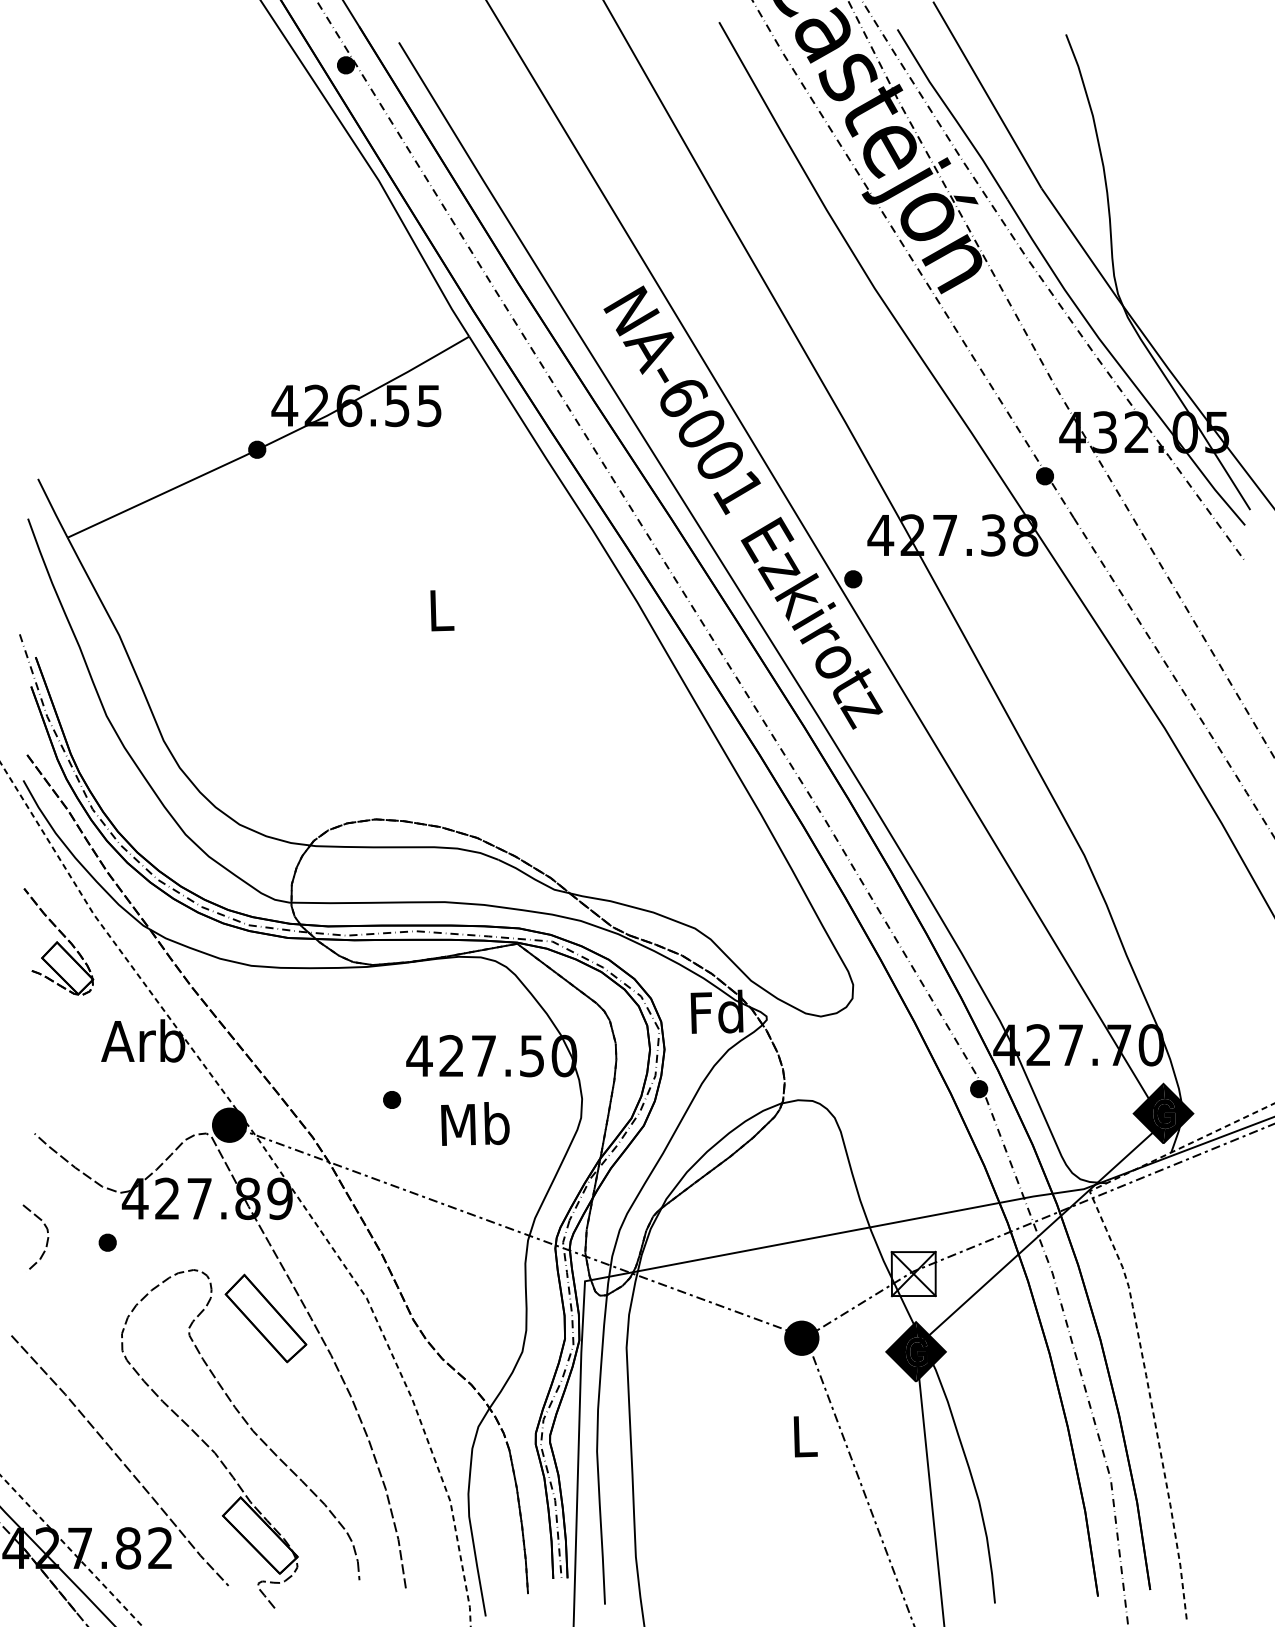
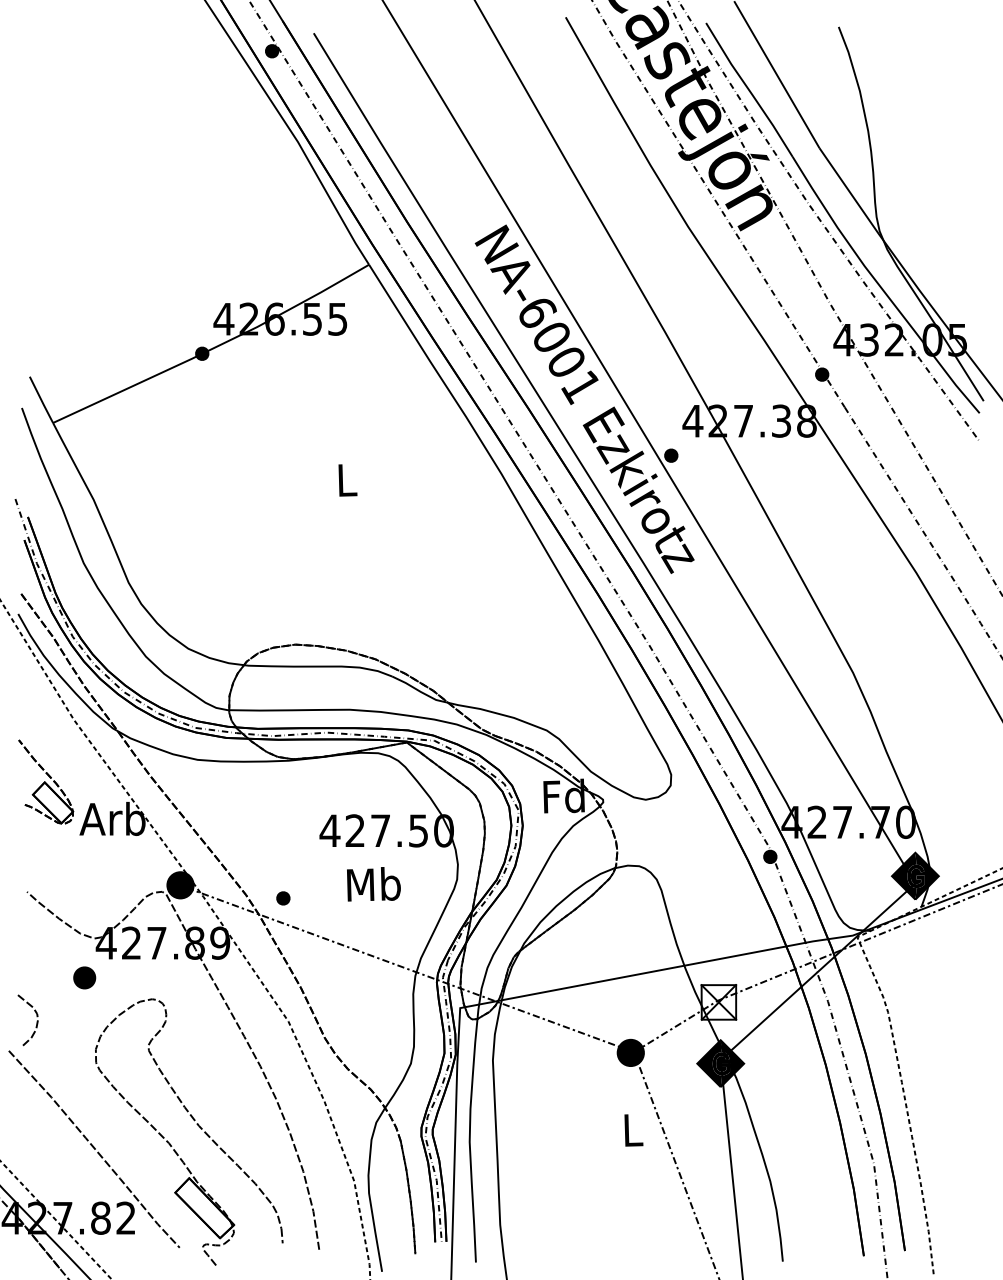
part: (59, 941) -> (46, 781), moved
part: (392, 1100) -> (283, 898), moved
curve: (46, 1238) -> (36, 1021), moved
part: (107, 1242) -> (84, 977), size x1.6
part: (265, 1318) -> (208, 1037), removed

